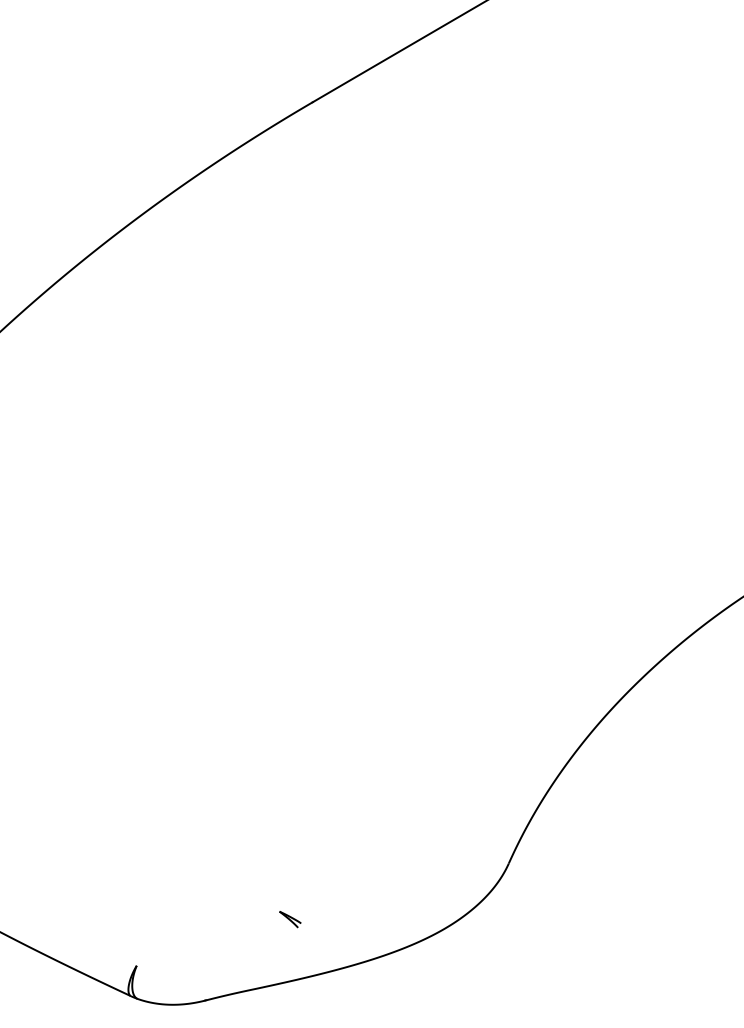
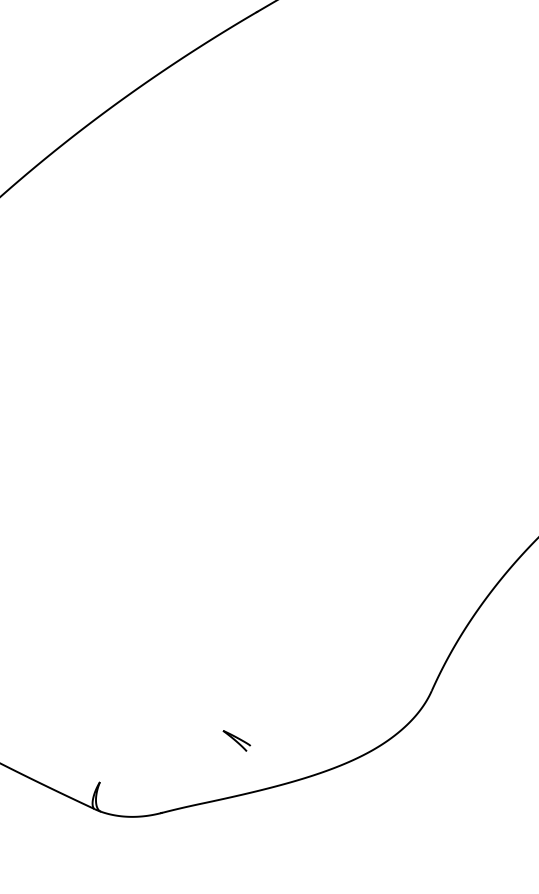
part: (290, 919) -> (237, 740), size x1.43

